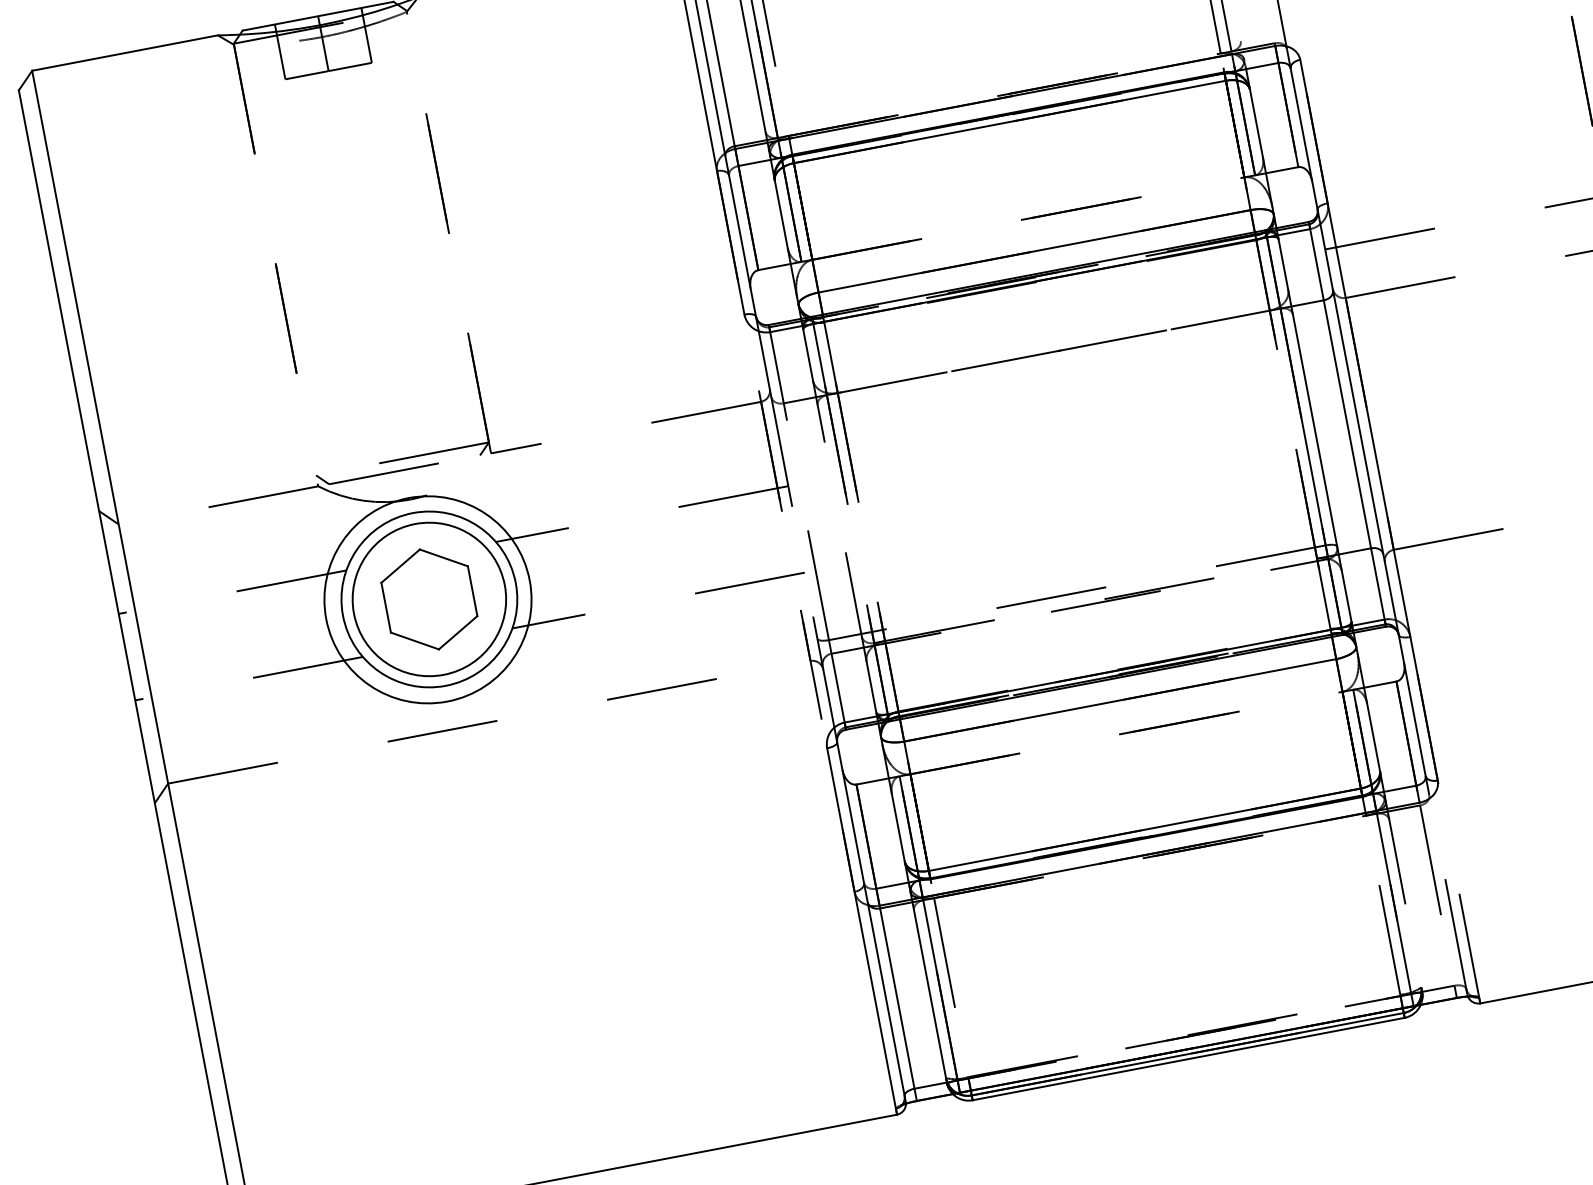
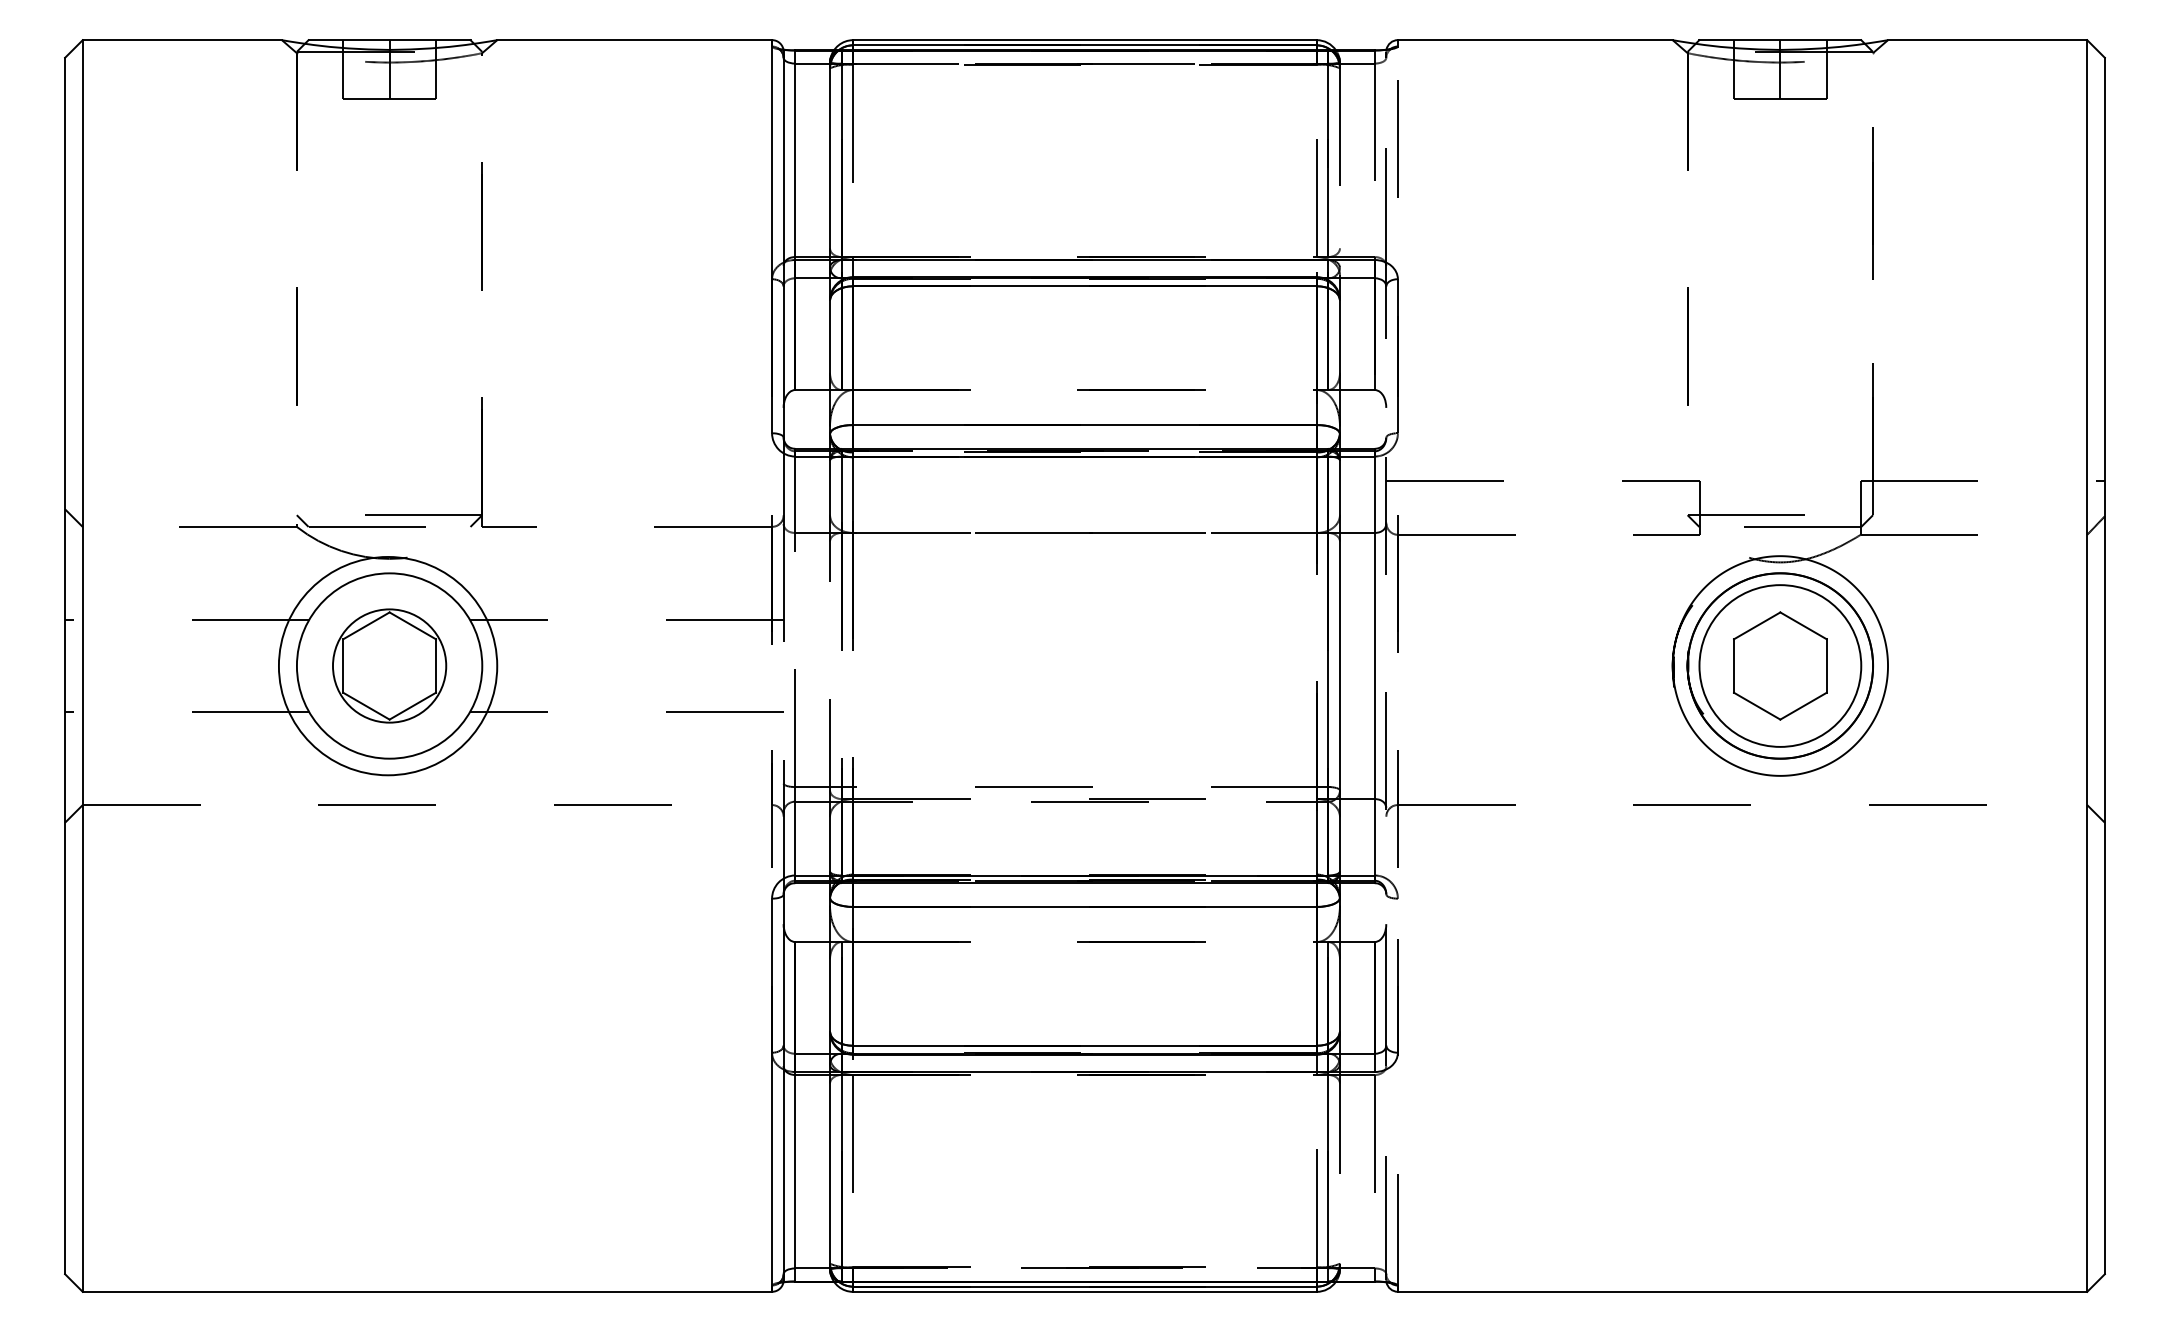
line: (1368, 420) -> (1397, 666), solid -> dashed
line: (1358, 422) -> (1386, 666), solid -> dashed
circle: (429, 598) -> (389, 665), size x0.7

